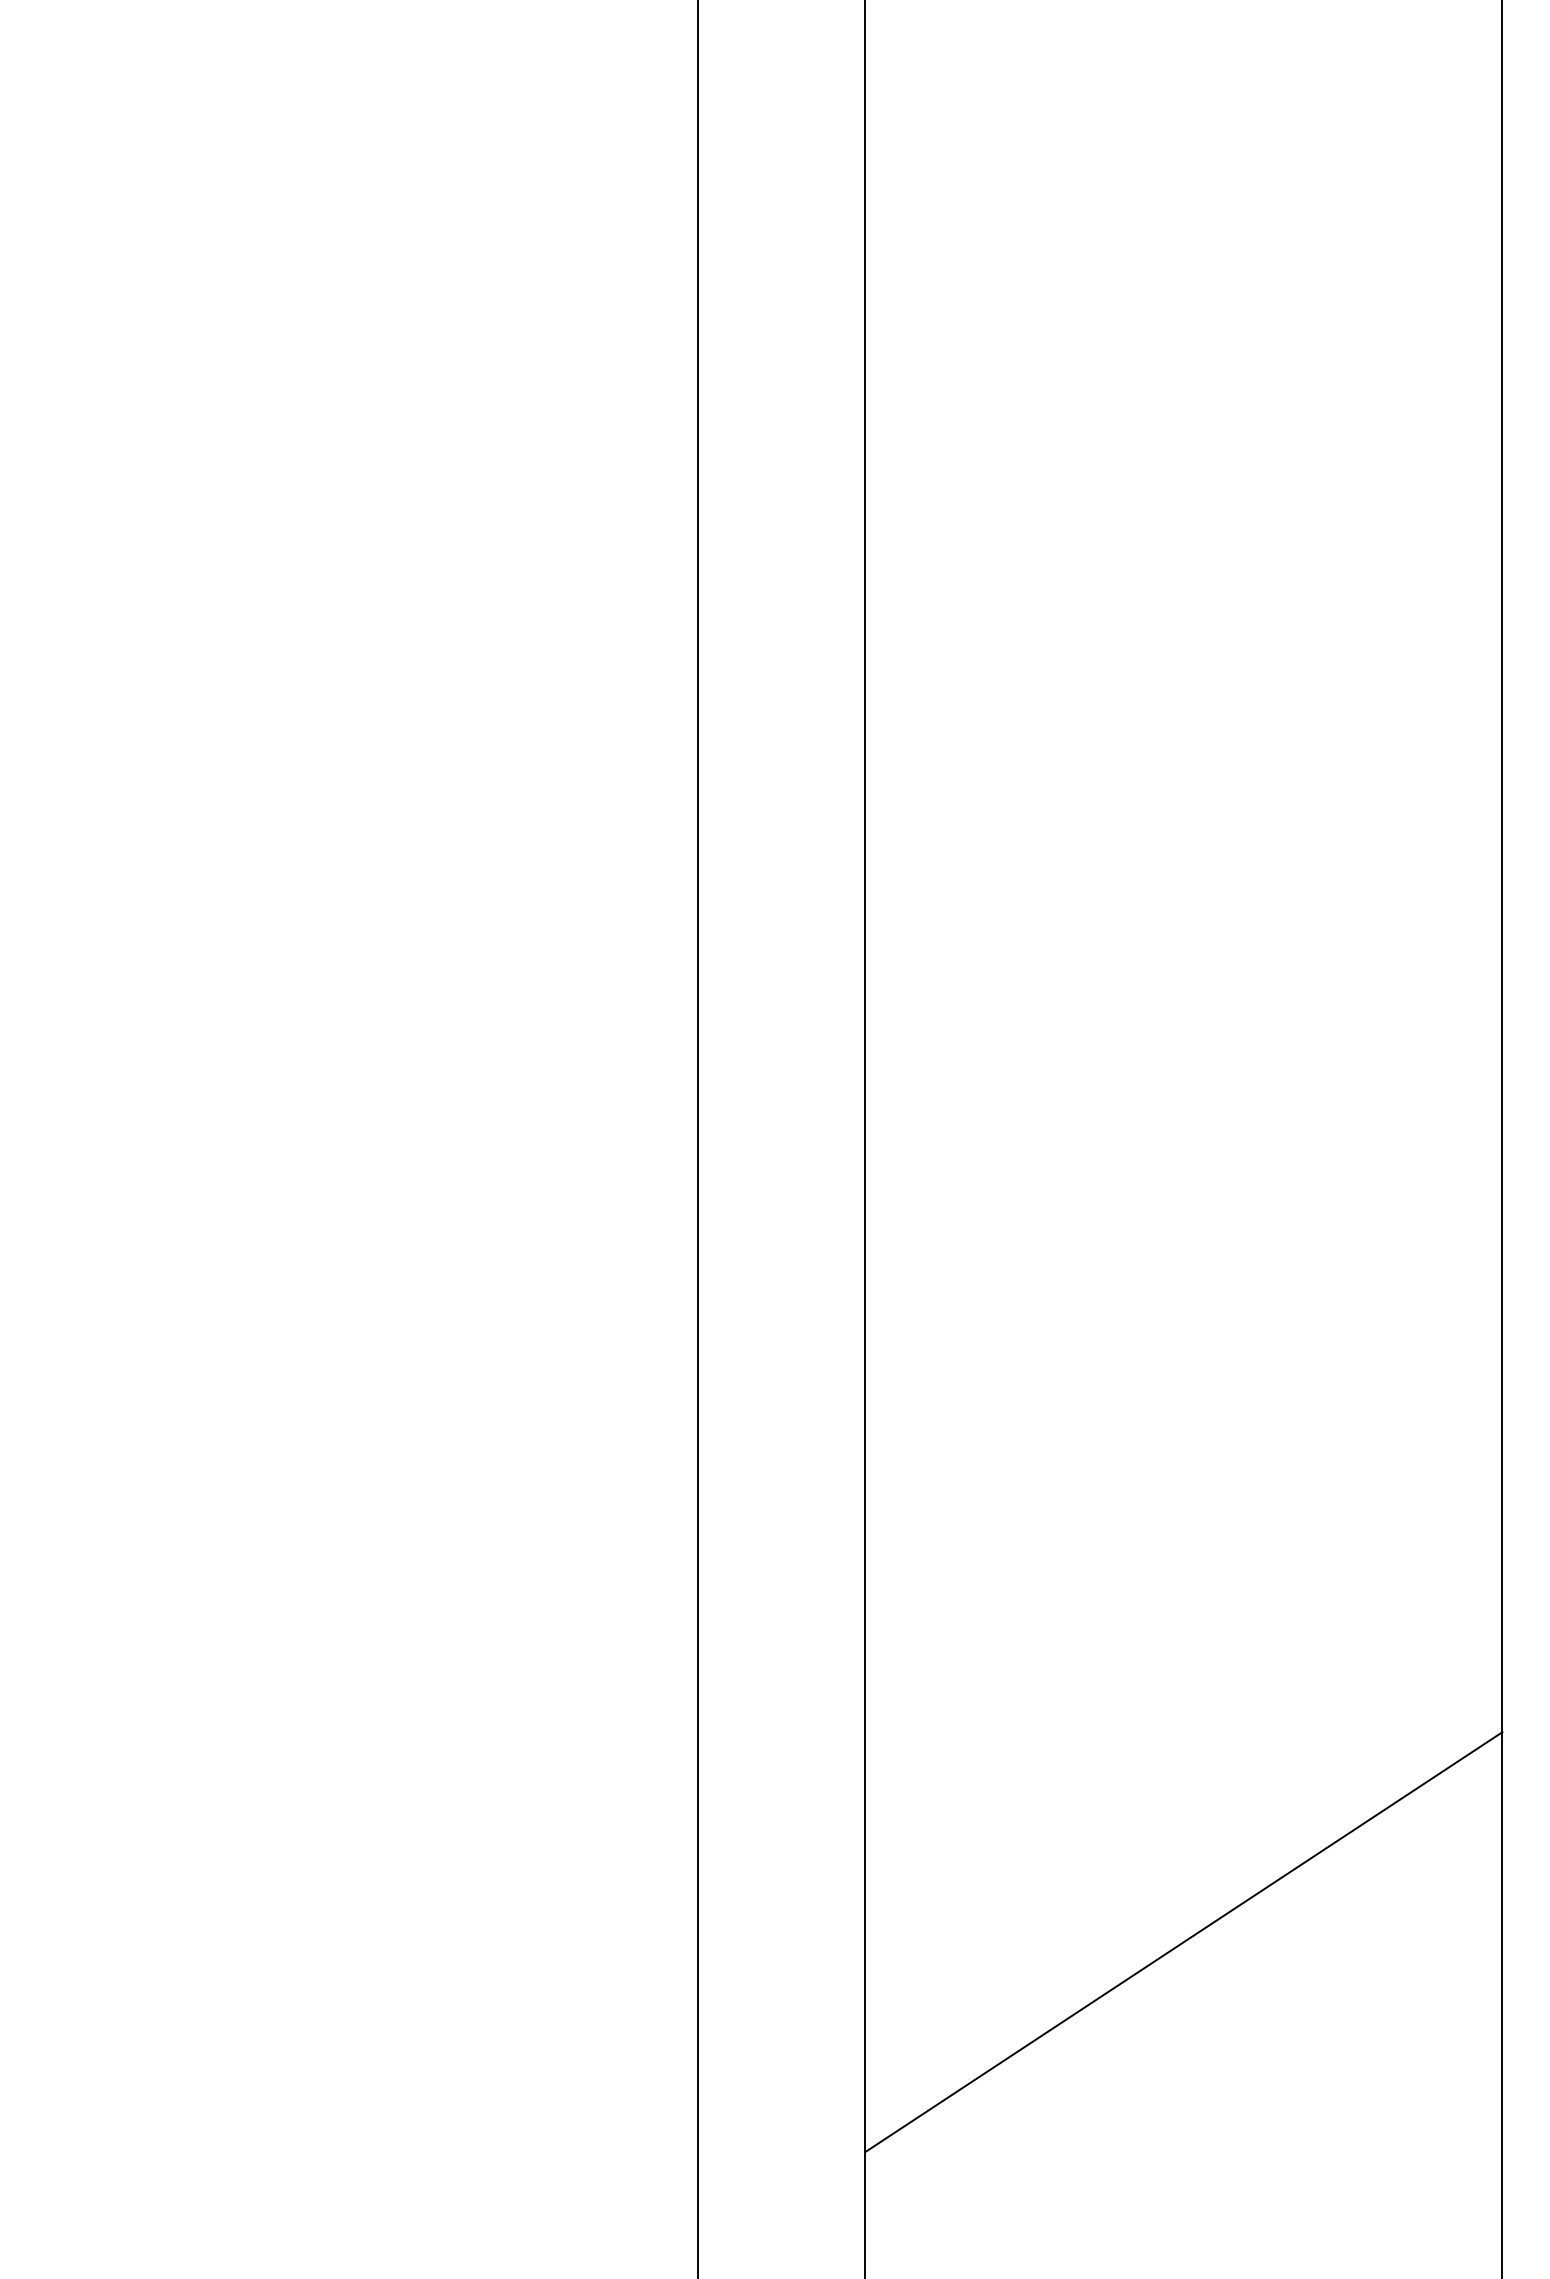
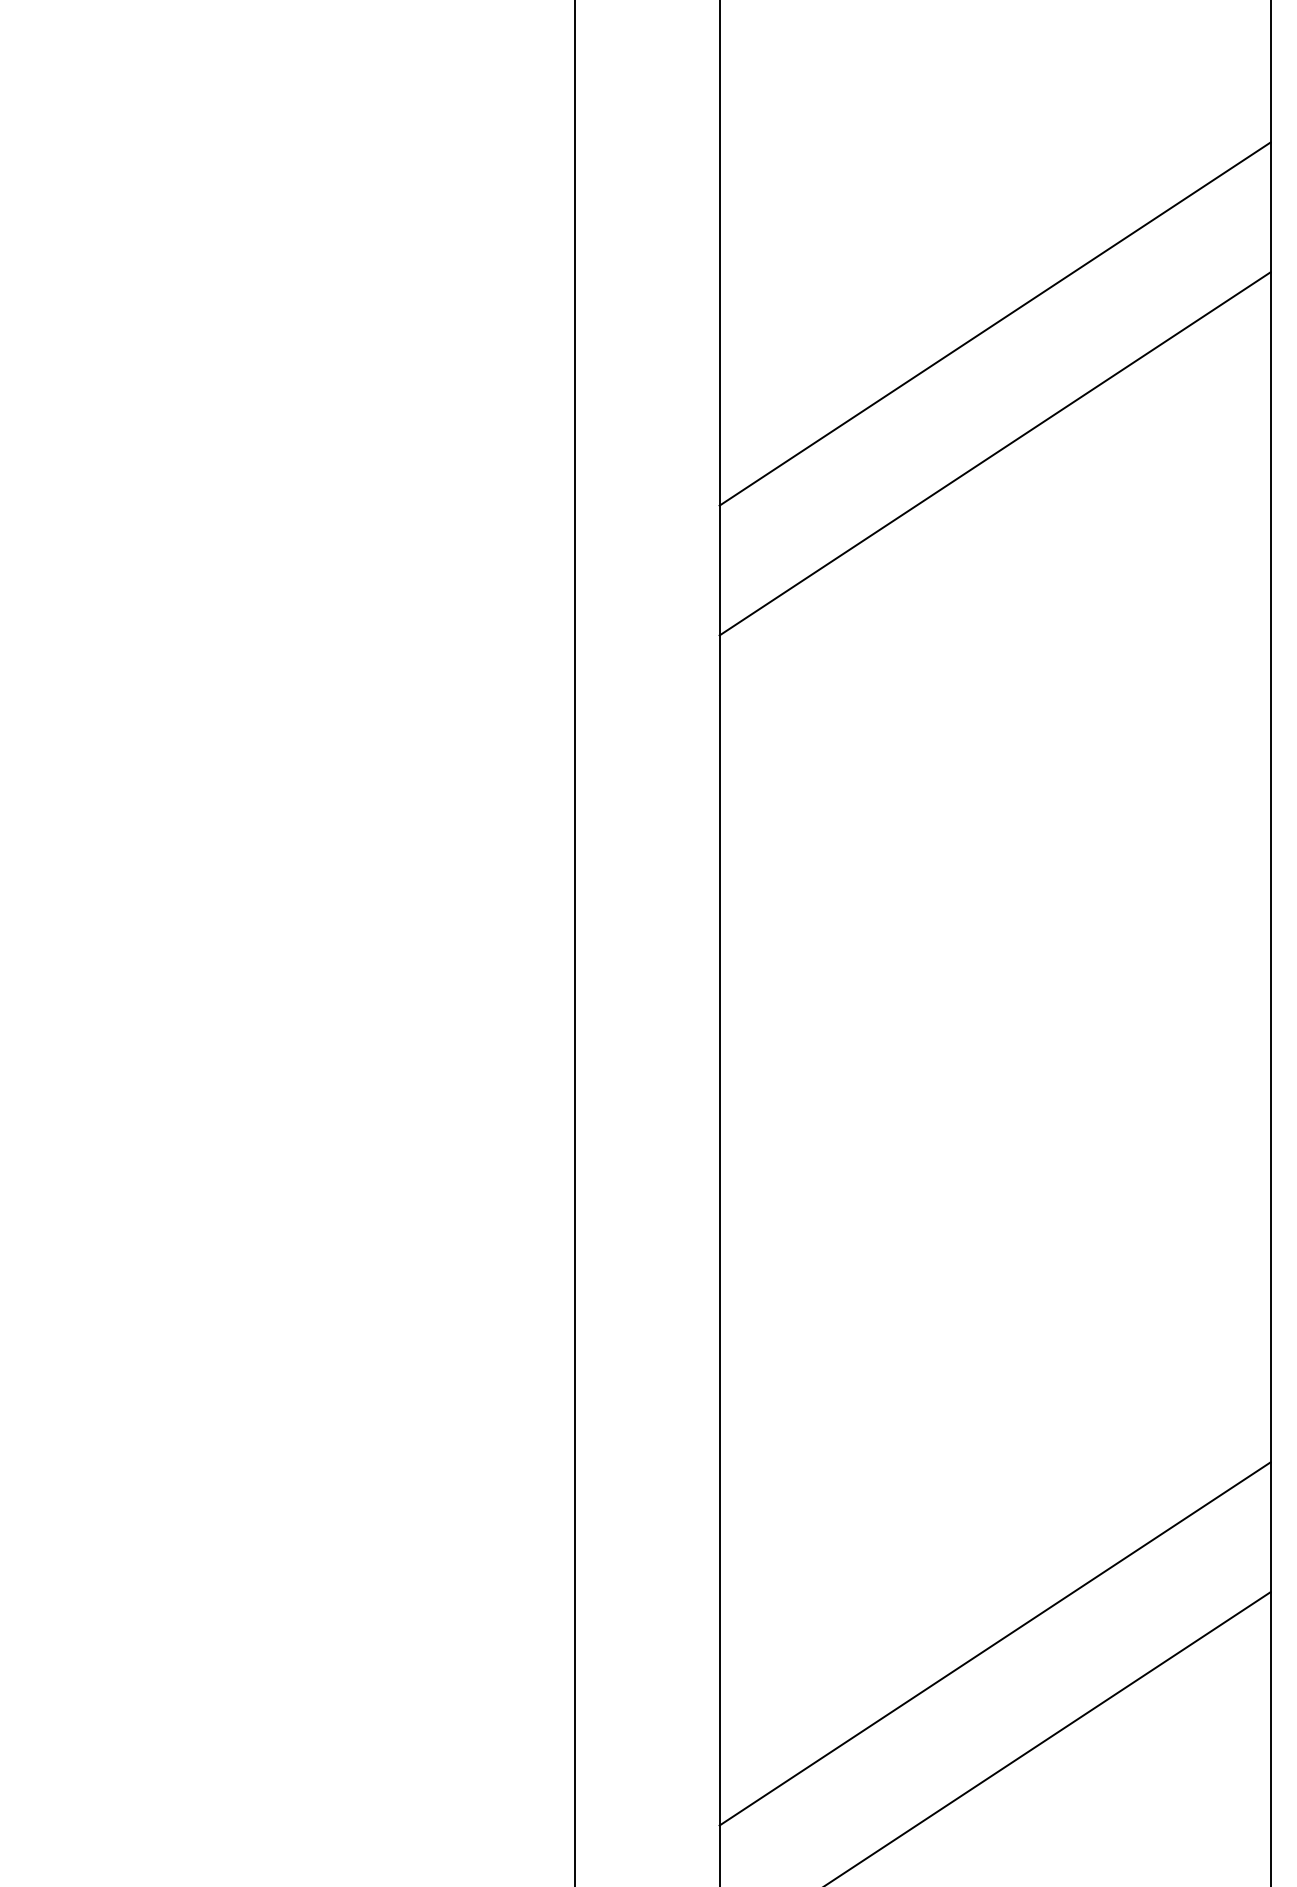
line: (1183, 265) -> (994, 324), added
line: (1183, 415) -> (994, 453), added
line: (1183, 1792) -> (994, 1644), added

